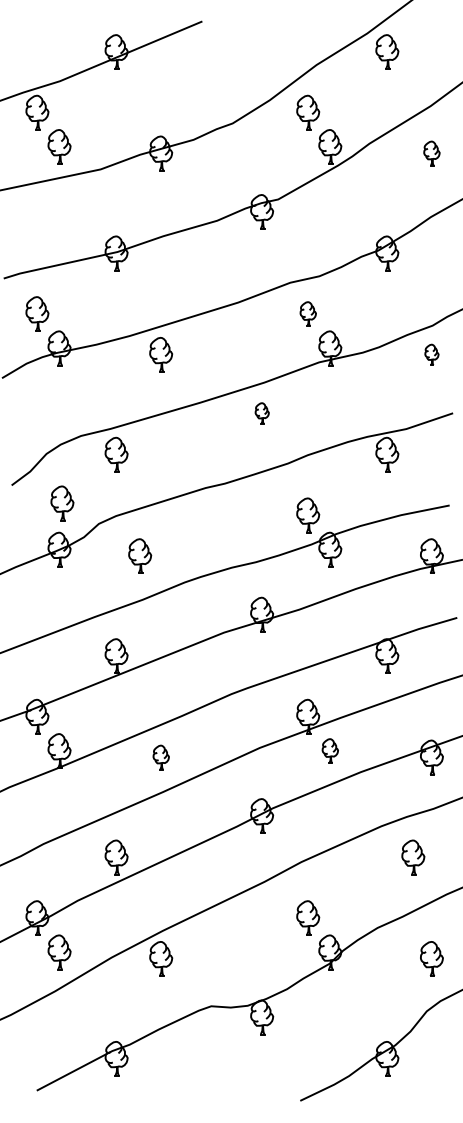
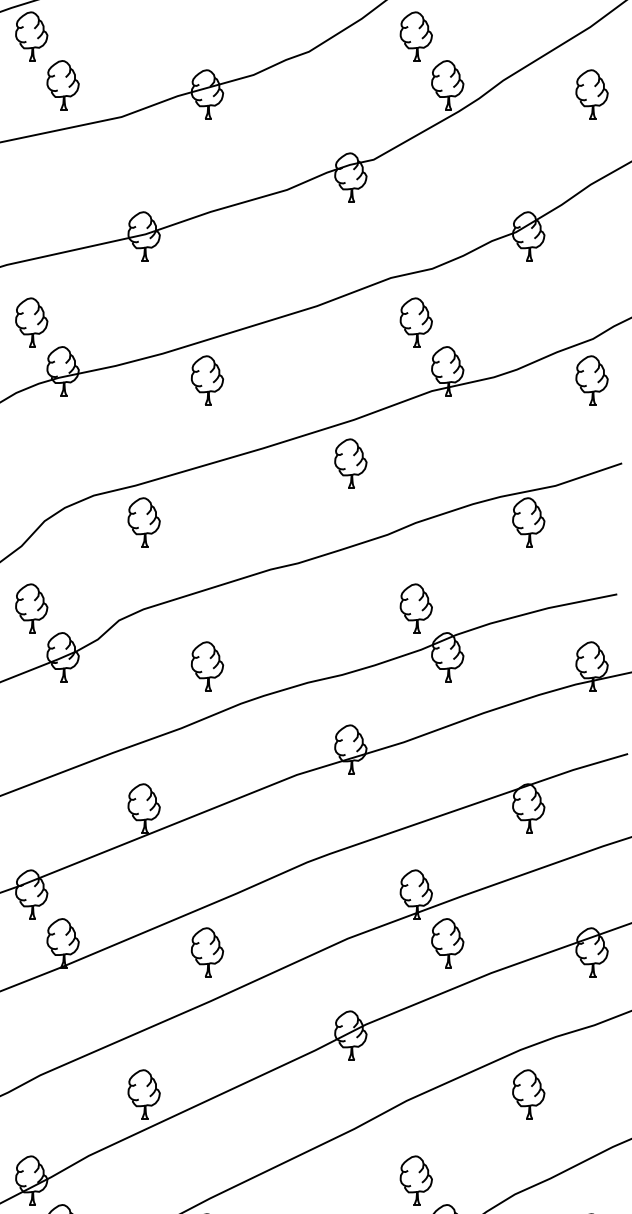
part: (431, 153) -> (591, 94), size x1.43
part: (308, 313) -> (416, 321), size x1.43
part: (431, 354) -> (591, 379), size x1.67
part: (262, 413) -> (351, 463), size x1.67
part: (62, 503) -> (31, 608), moved
part: (140, 555) -> (207, 665), moved
part: (330, 750) -> (447, 942), size x1.43
part: (161, 757) -> (207, 952), size x1.43
part: (413, 857) -> (528, 1094), moved

